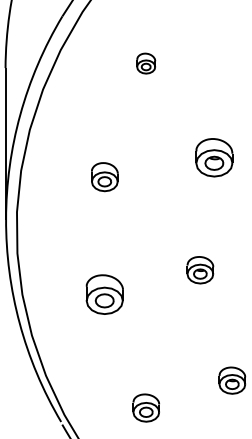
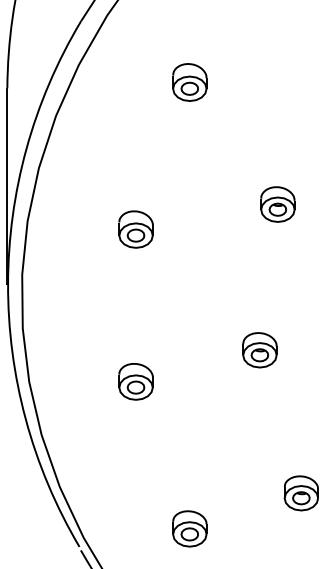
part: (145, 63) -> (188, 82), size x1.43
part: (213, 157) -> (276, 204), size x0.71
part: (104, 294) -> (135, 381), size x0.71

